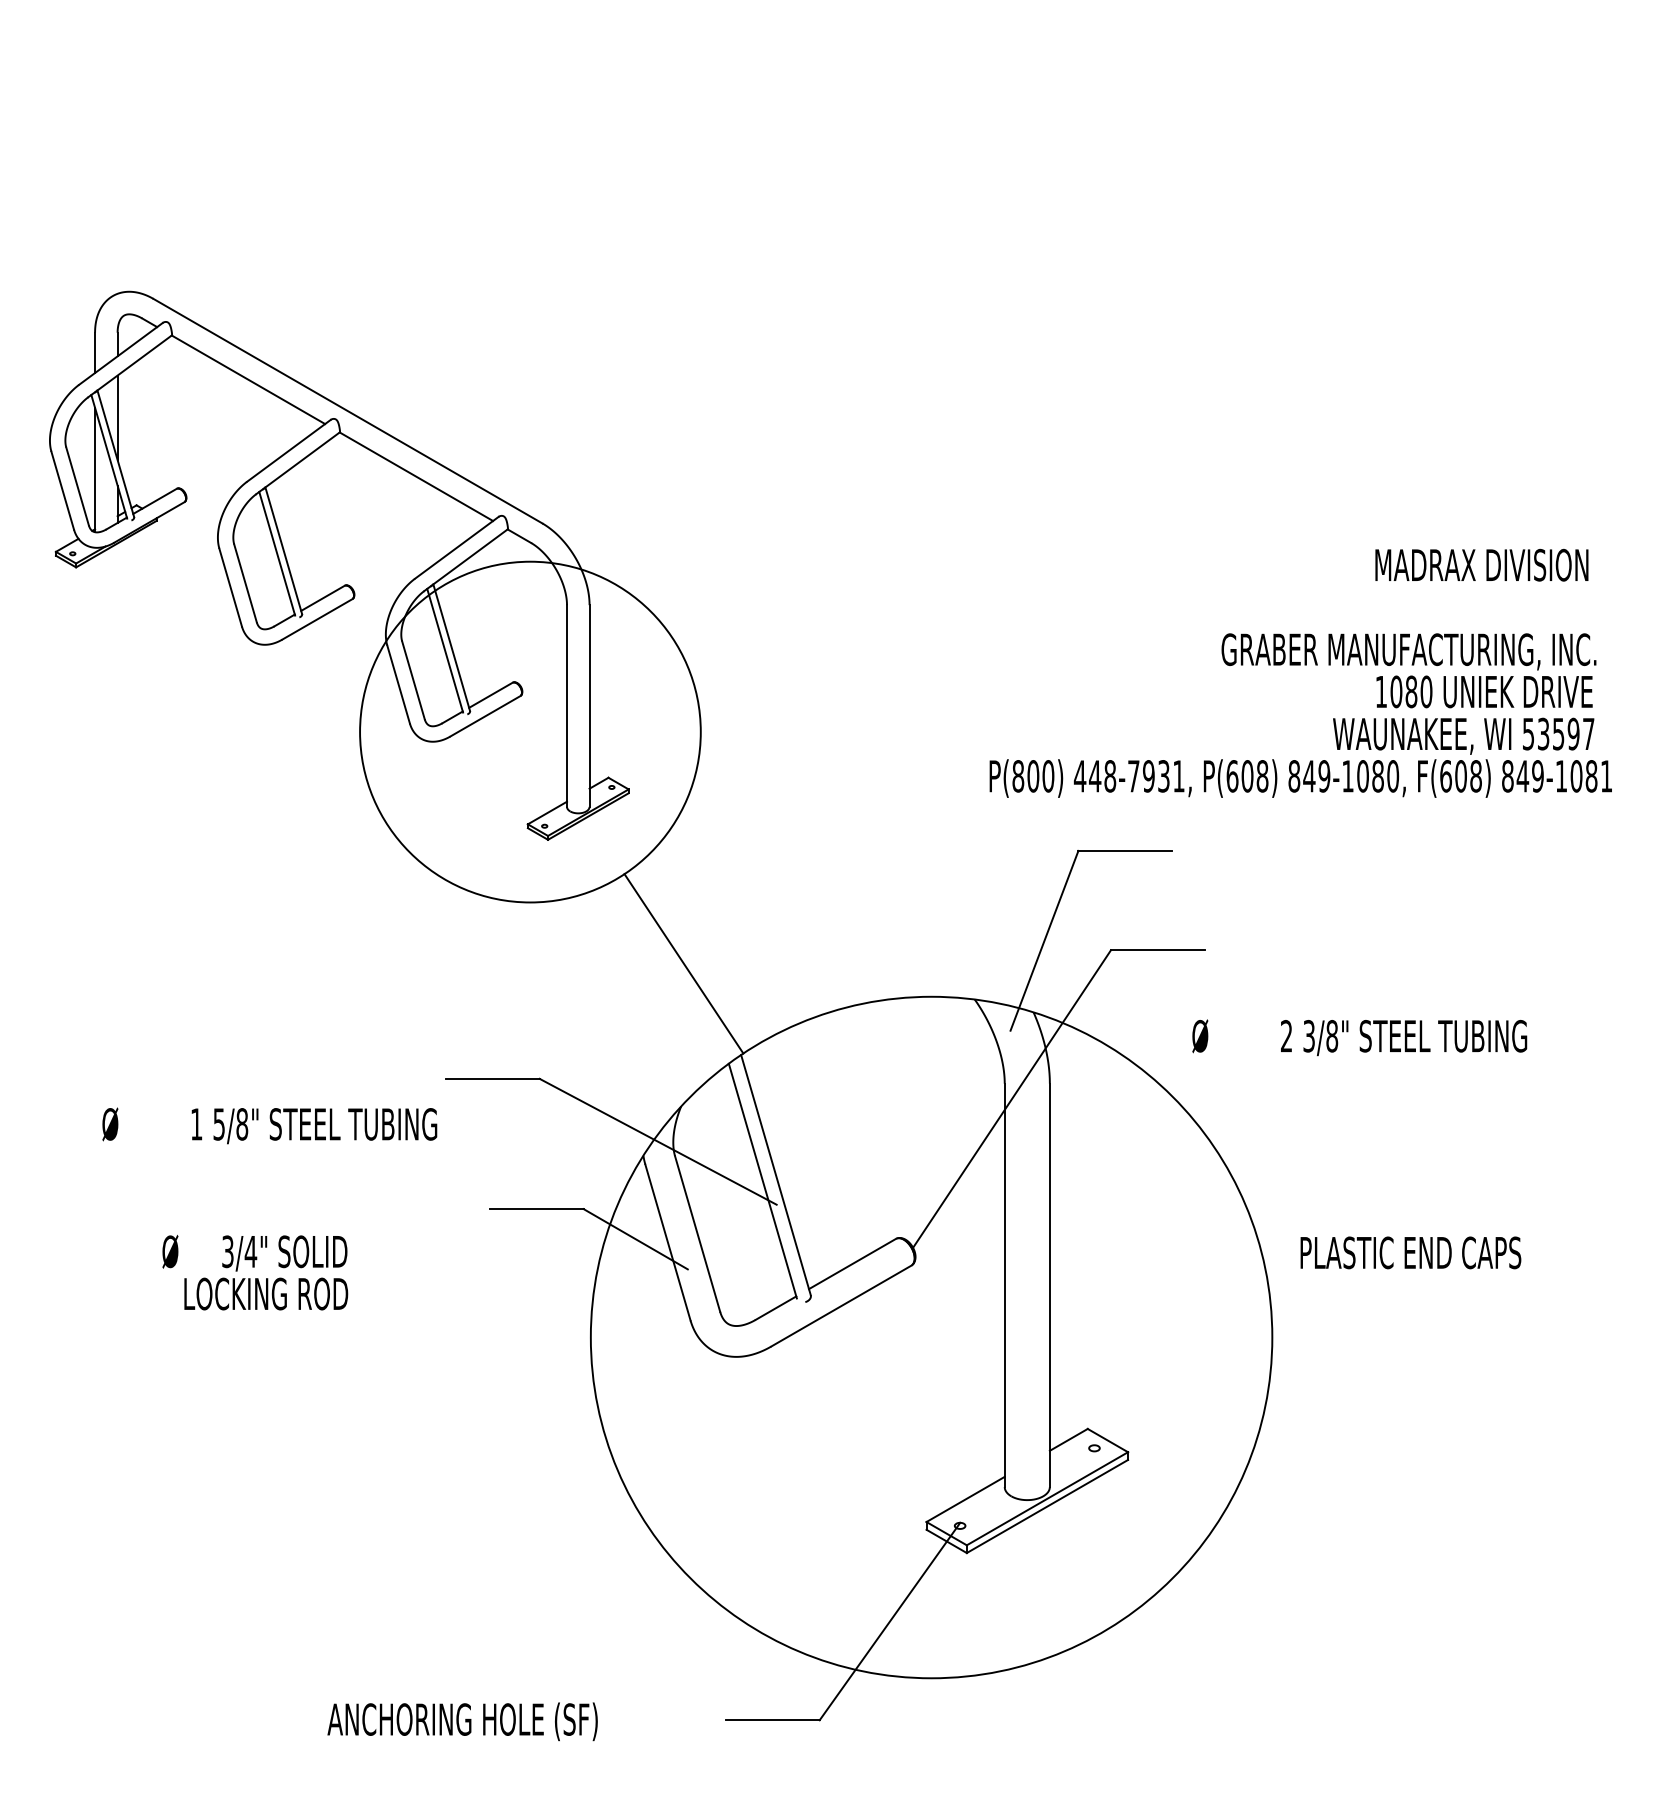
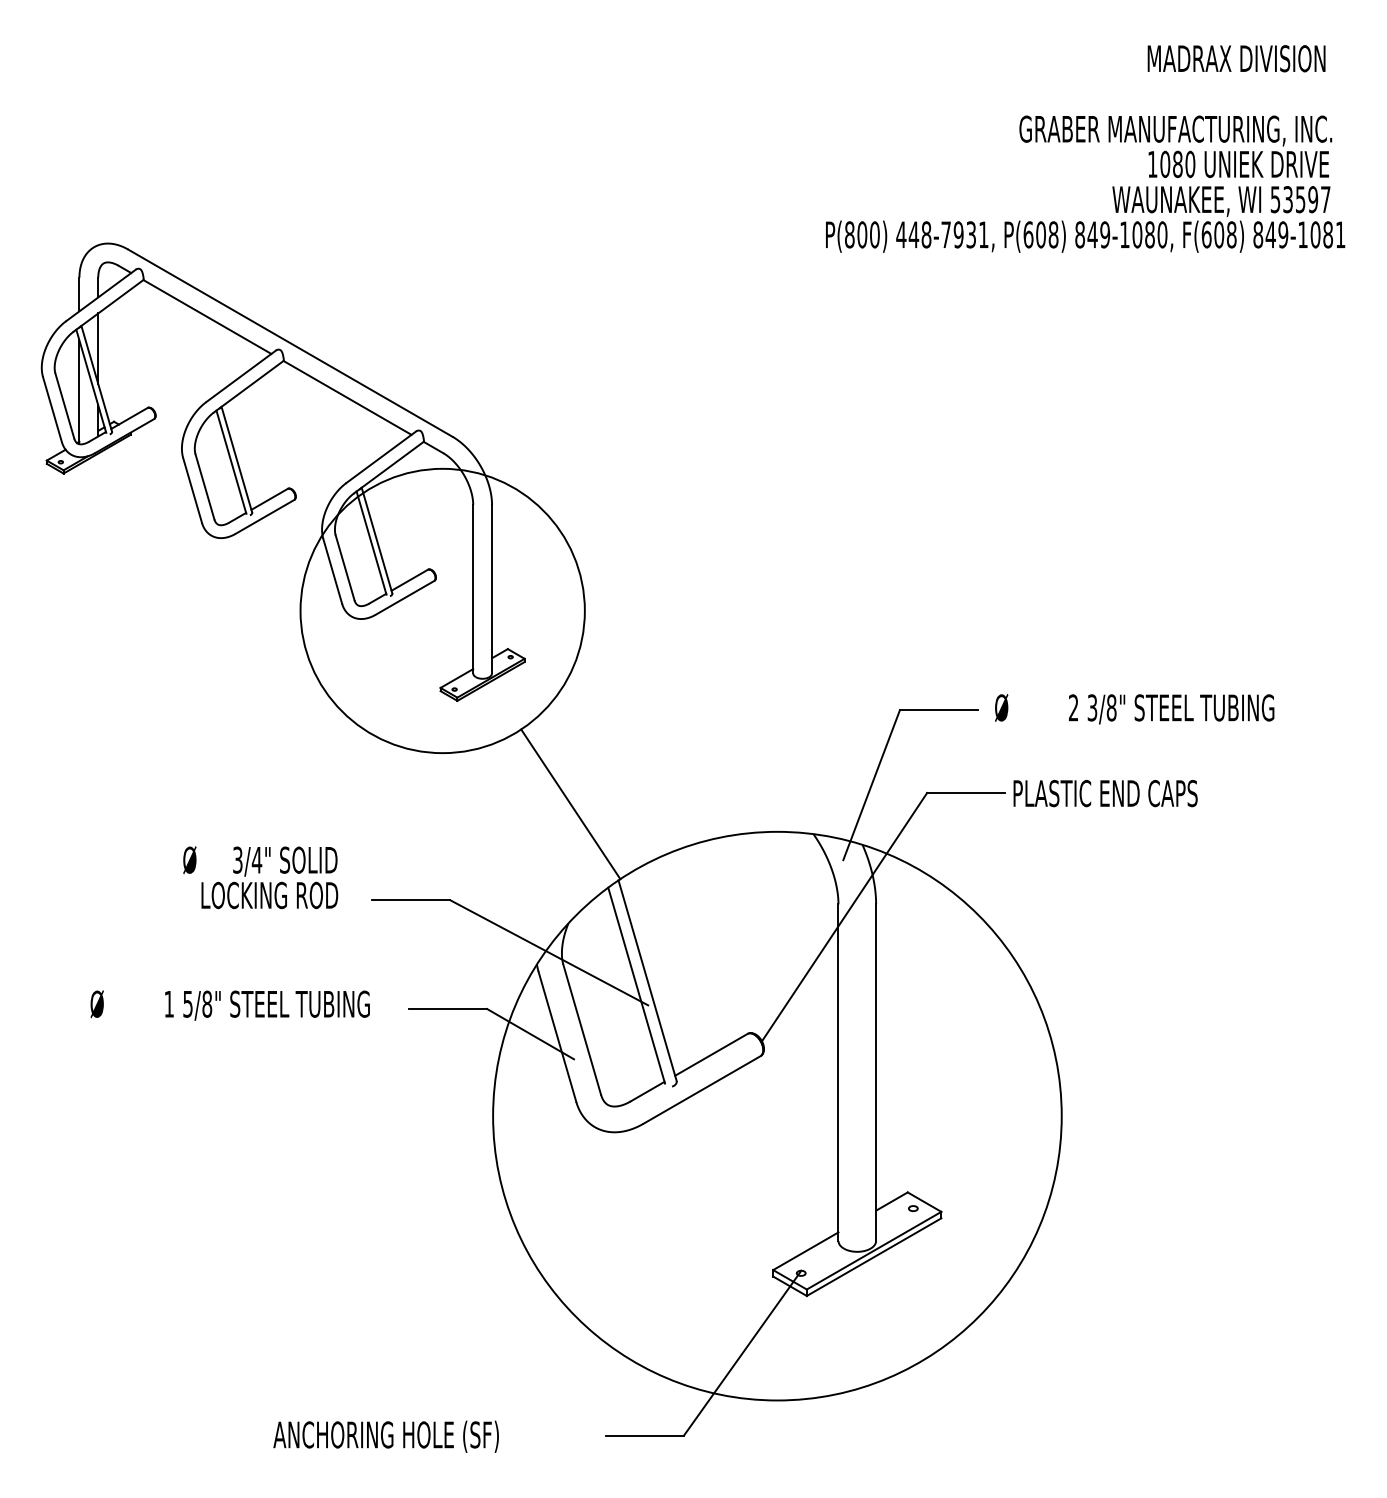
text: (1300, 672) -> (1085, 148), moved
text: (1359, 1037) -> (1134, 708), moved
text: (269, 1125) -> (229, 1005), moved
text: (1410, 1252) -> (1105, 793), moved
text: (255, 1272) -> (260, 877), moved

